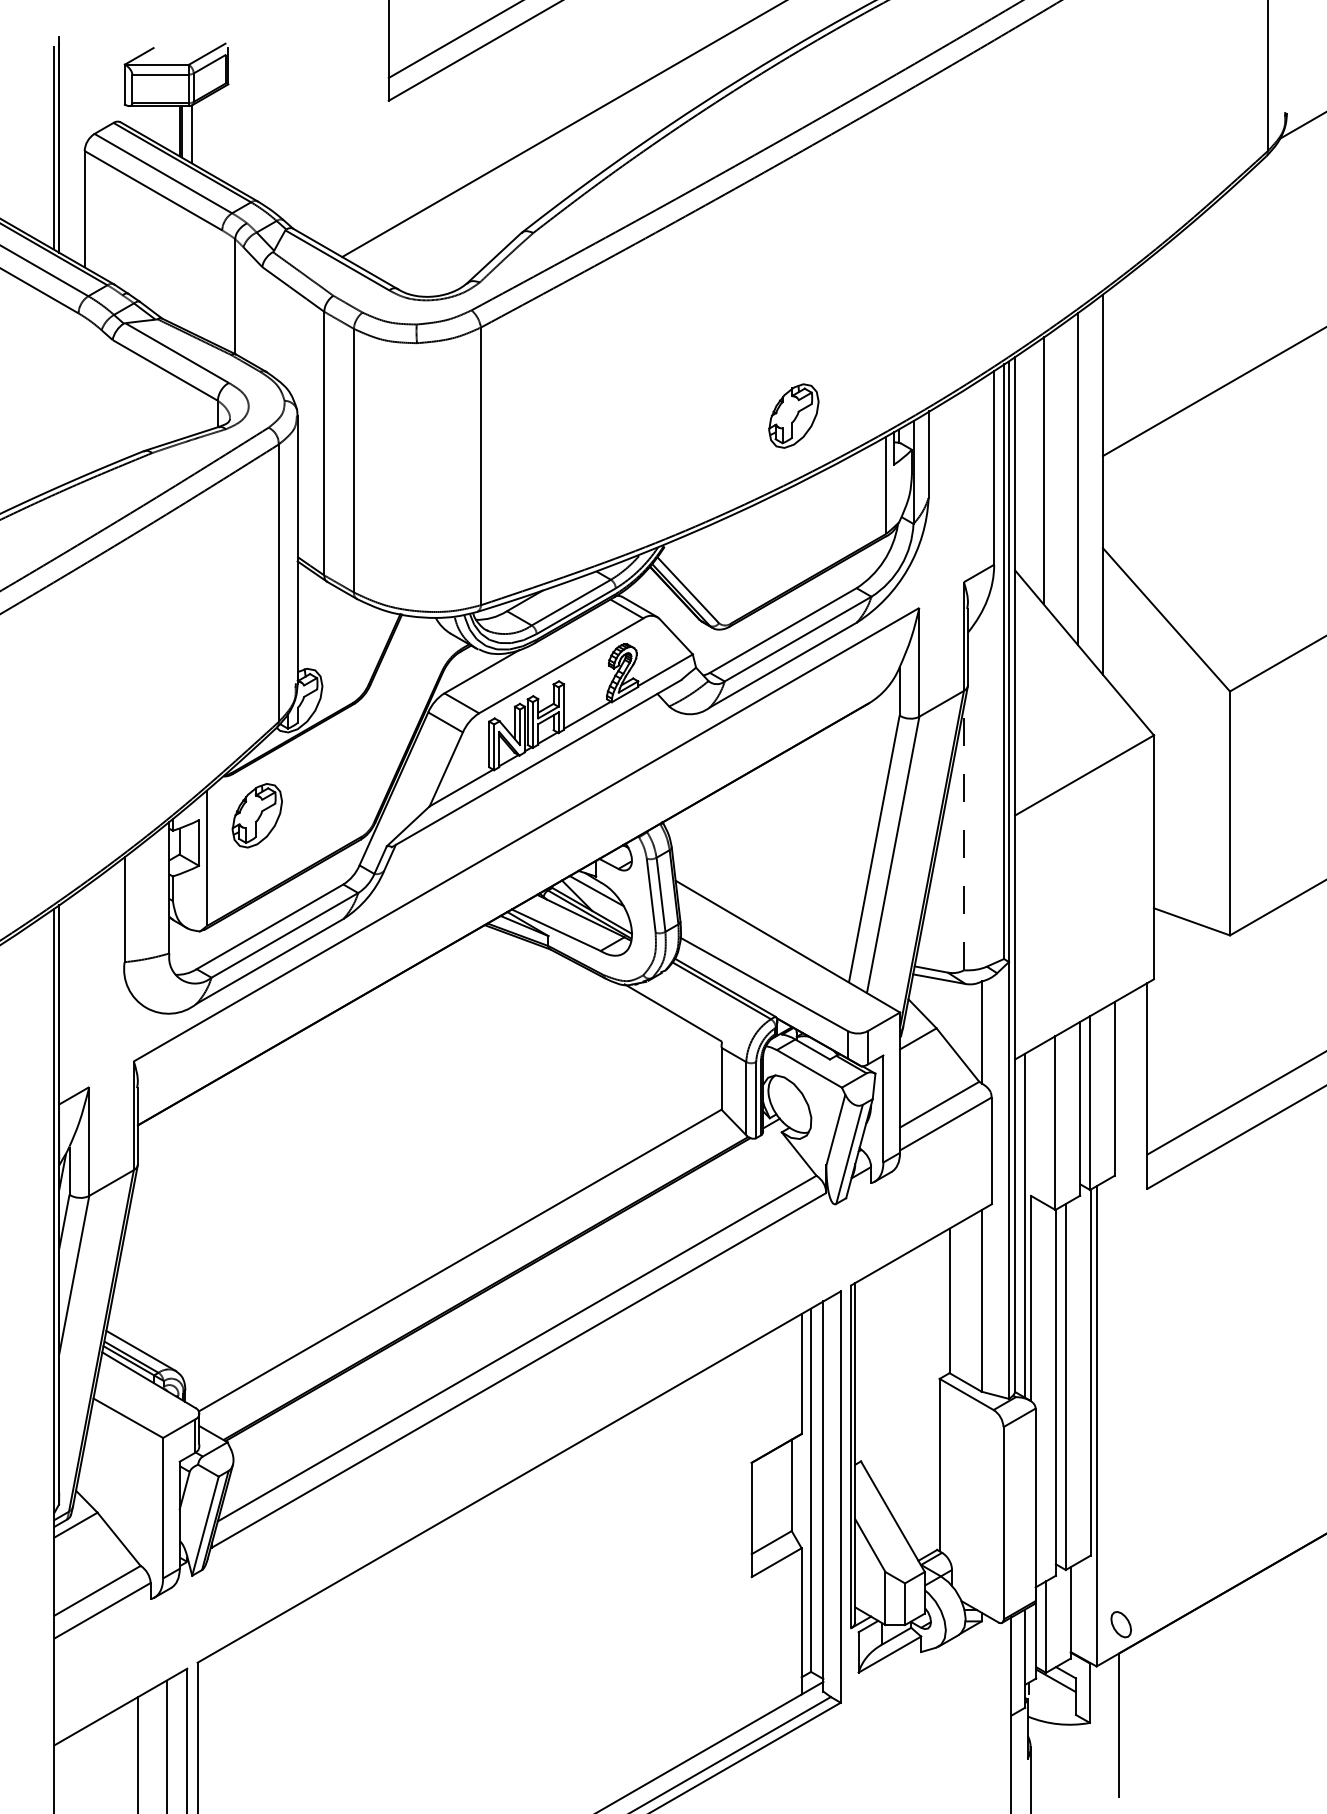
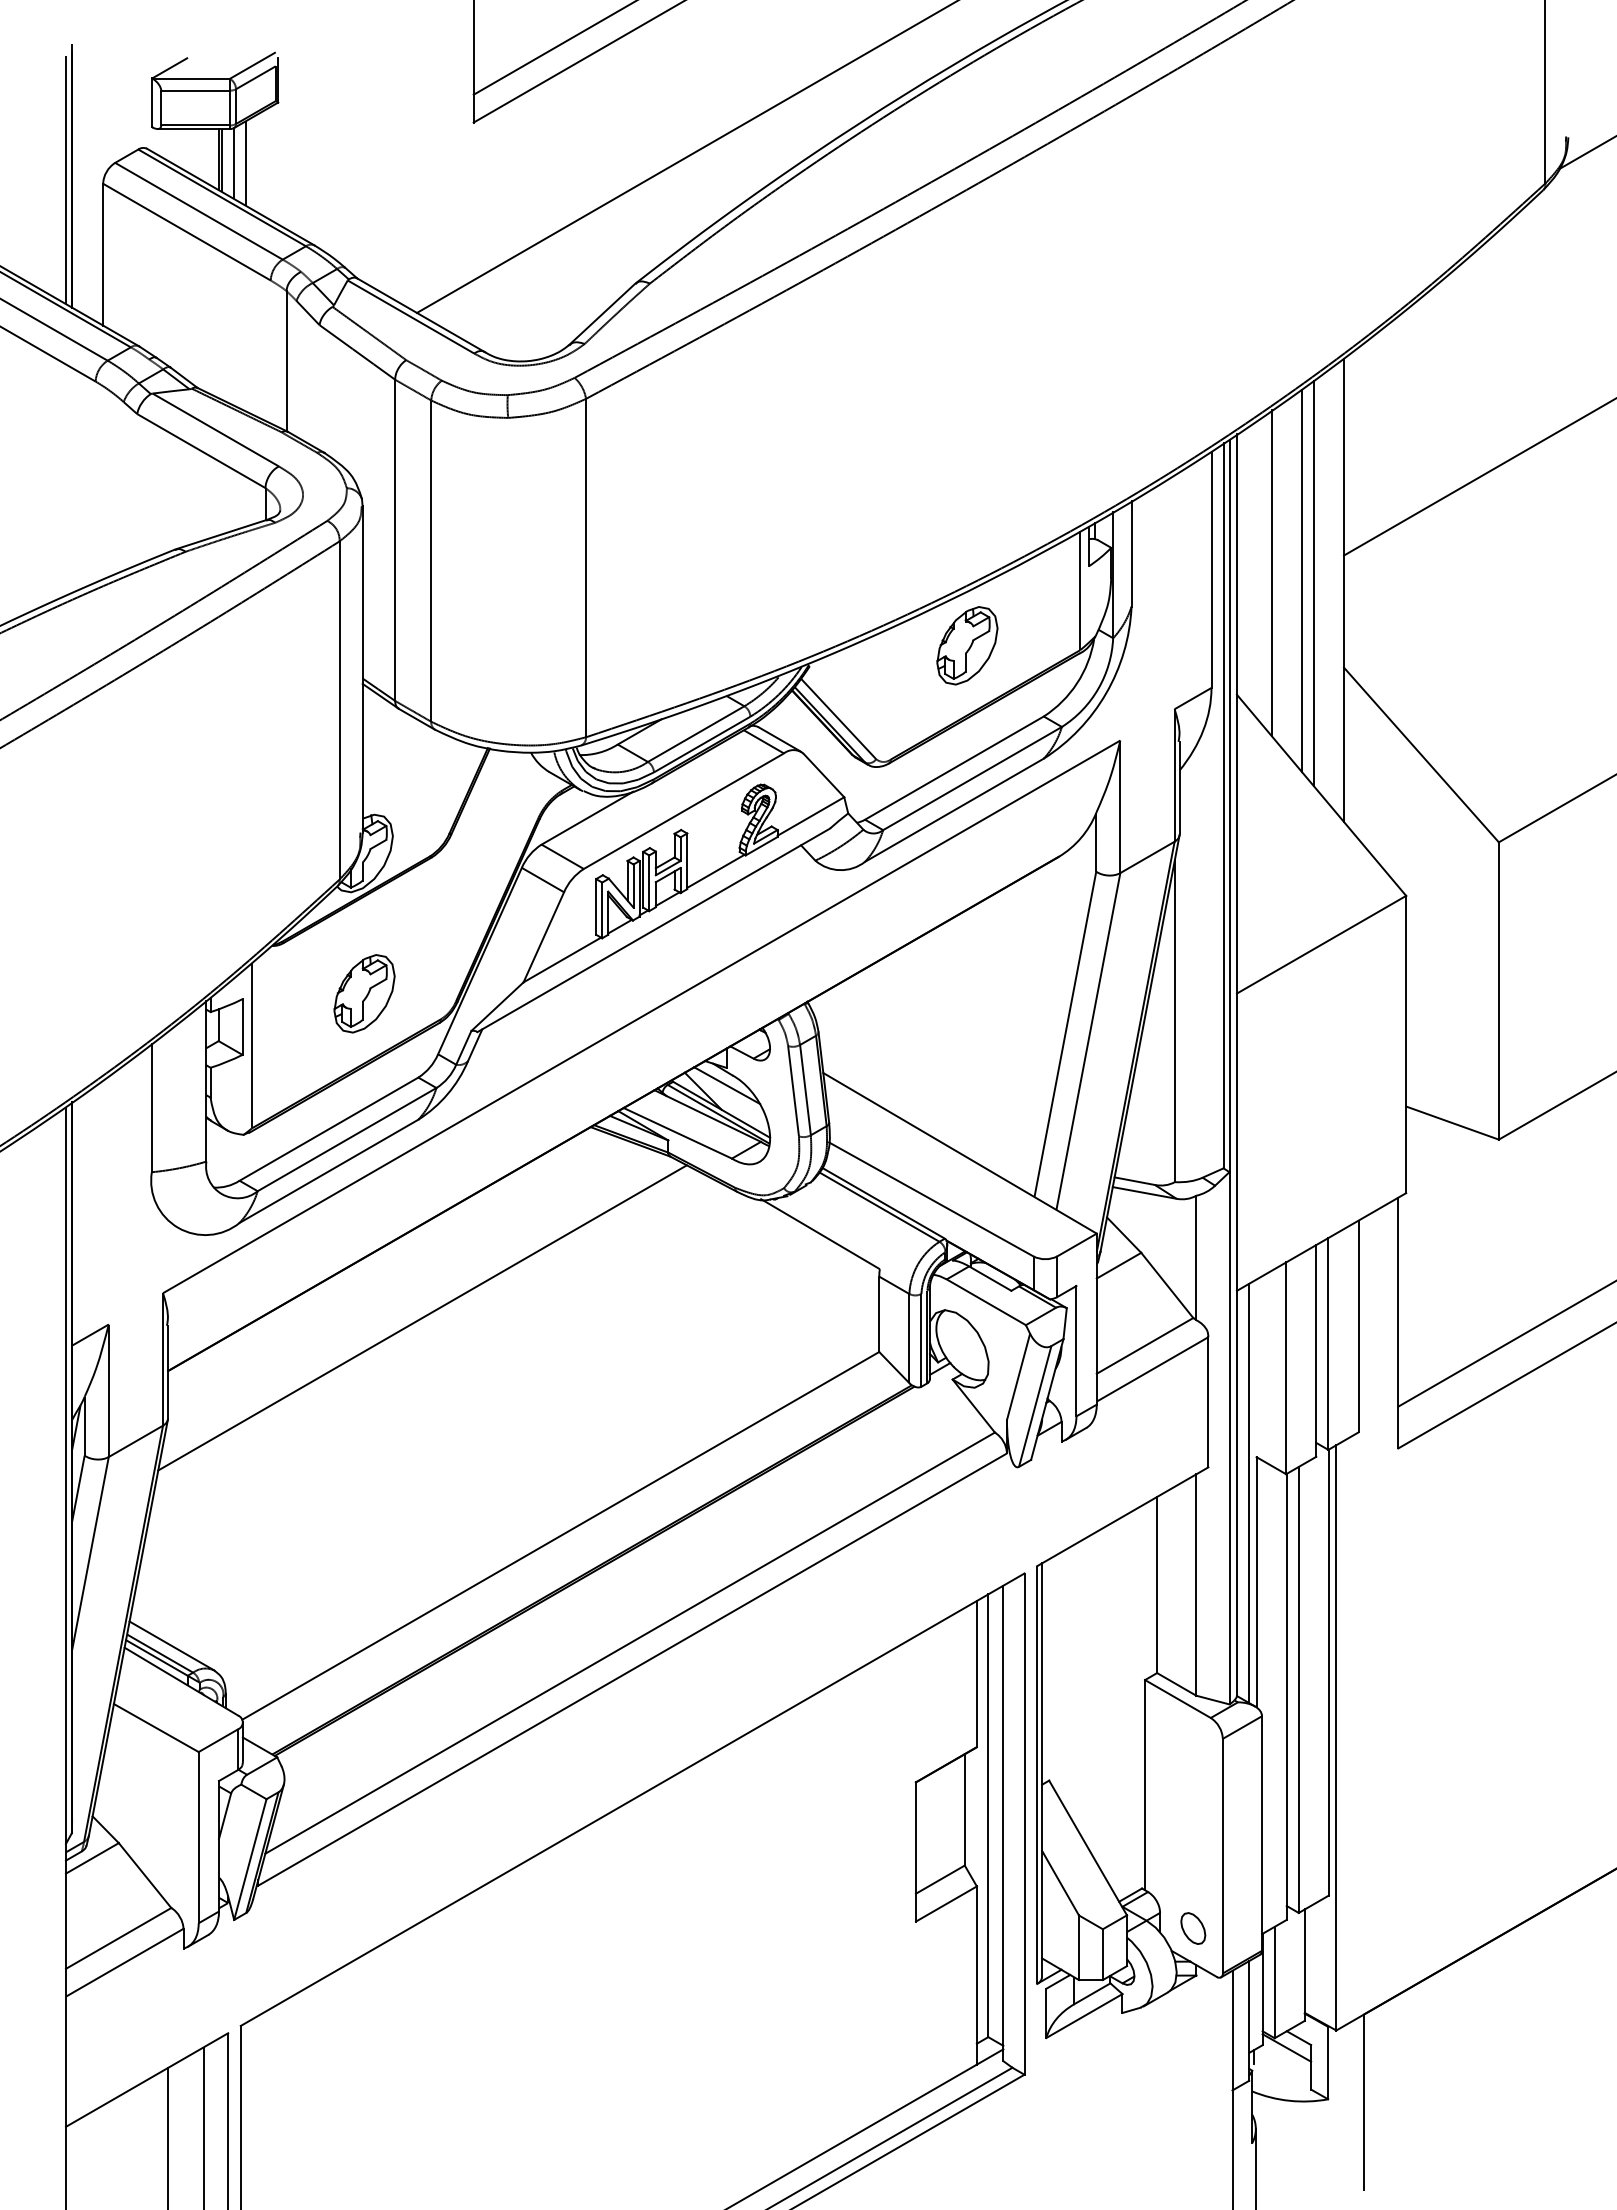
line: (201, 134) -> (245, 163), added
part: (793, 415) -> (967, 645), moved
line: (1068, 476) -> (1301, 580), added
part: (257, 815) -> (364, 993), moved
line: (963, 837) -> (1174, 1020), dashed -> solid
line: (346, 1081) -> (422, 1317), added
part: (1121, 1624) -> (1193, 1928), moved

